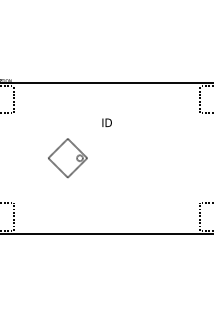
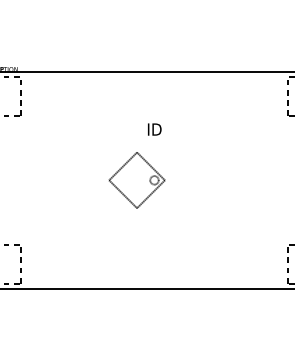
part: (67, 158) -> (136, 180), moved

